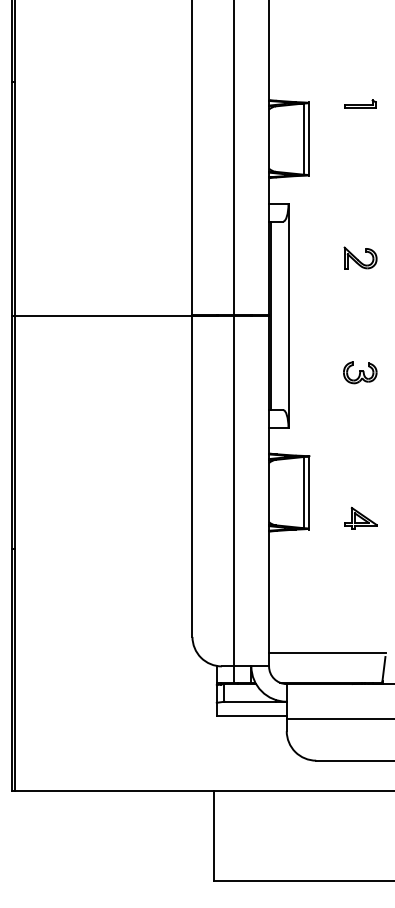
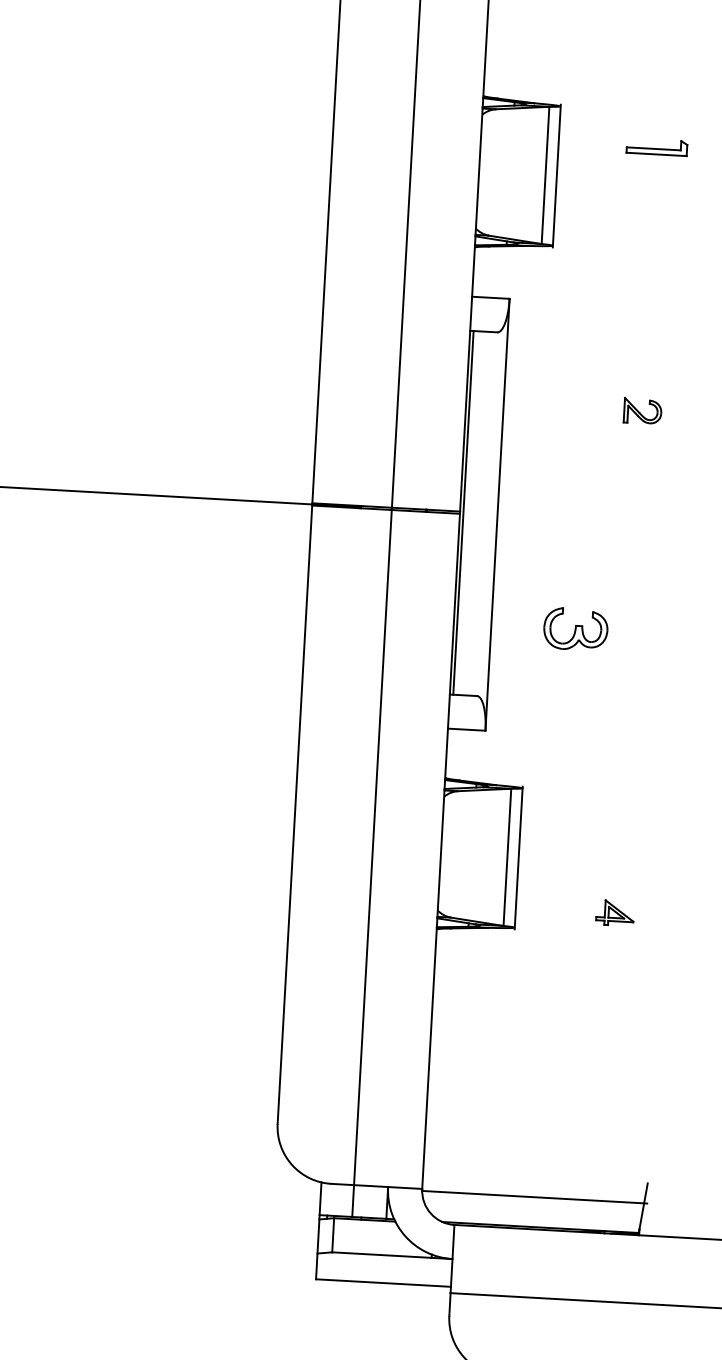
part: (360, 103) -> (657, 145), moved
part: (360, 257) -> (642, 409), size x0.6
part: (360, 372) -> (576, 628), moved
part: (360, 517) -> (614, 911), size x0.6
line: (327, 653) -> (534, 1197), moved

